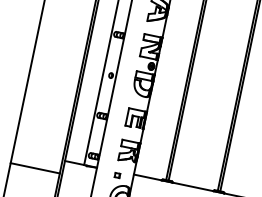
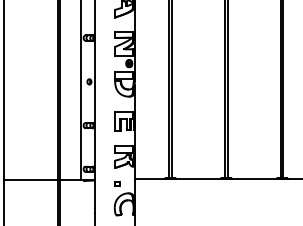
line: (34, 168) -> (30, 180), moved

